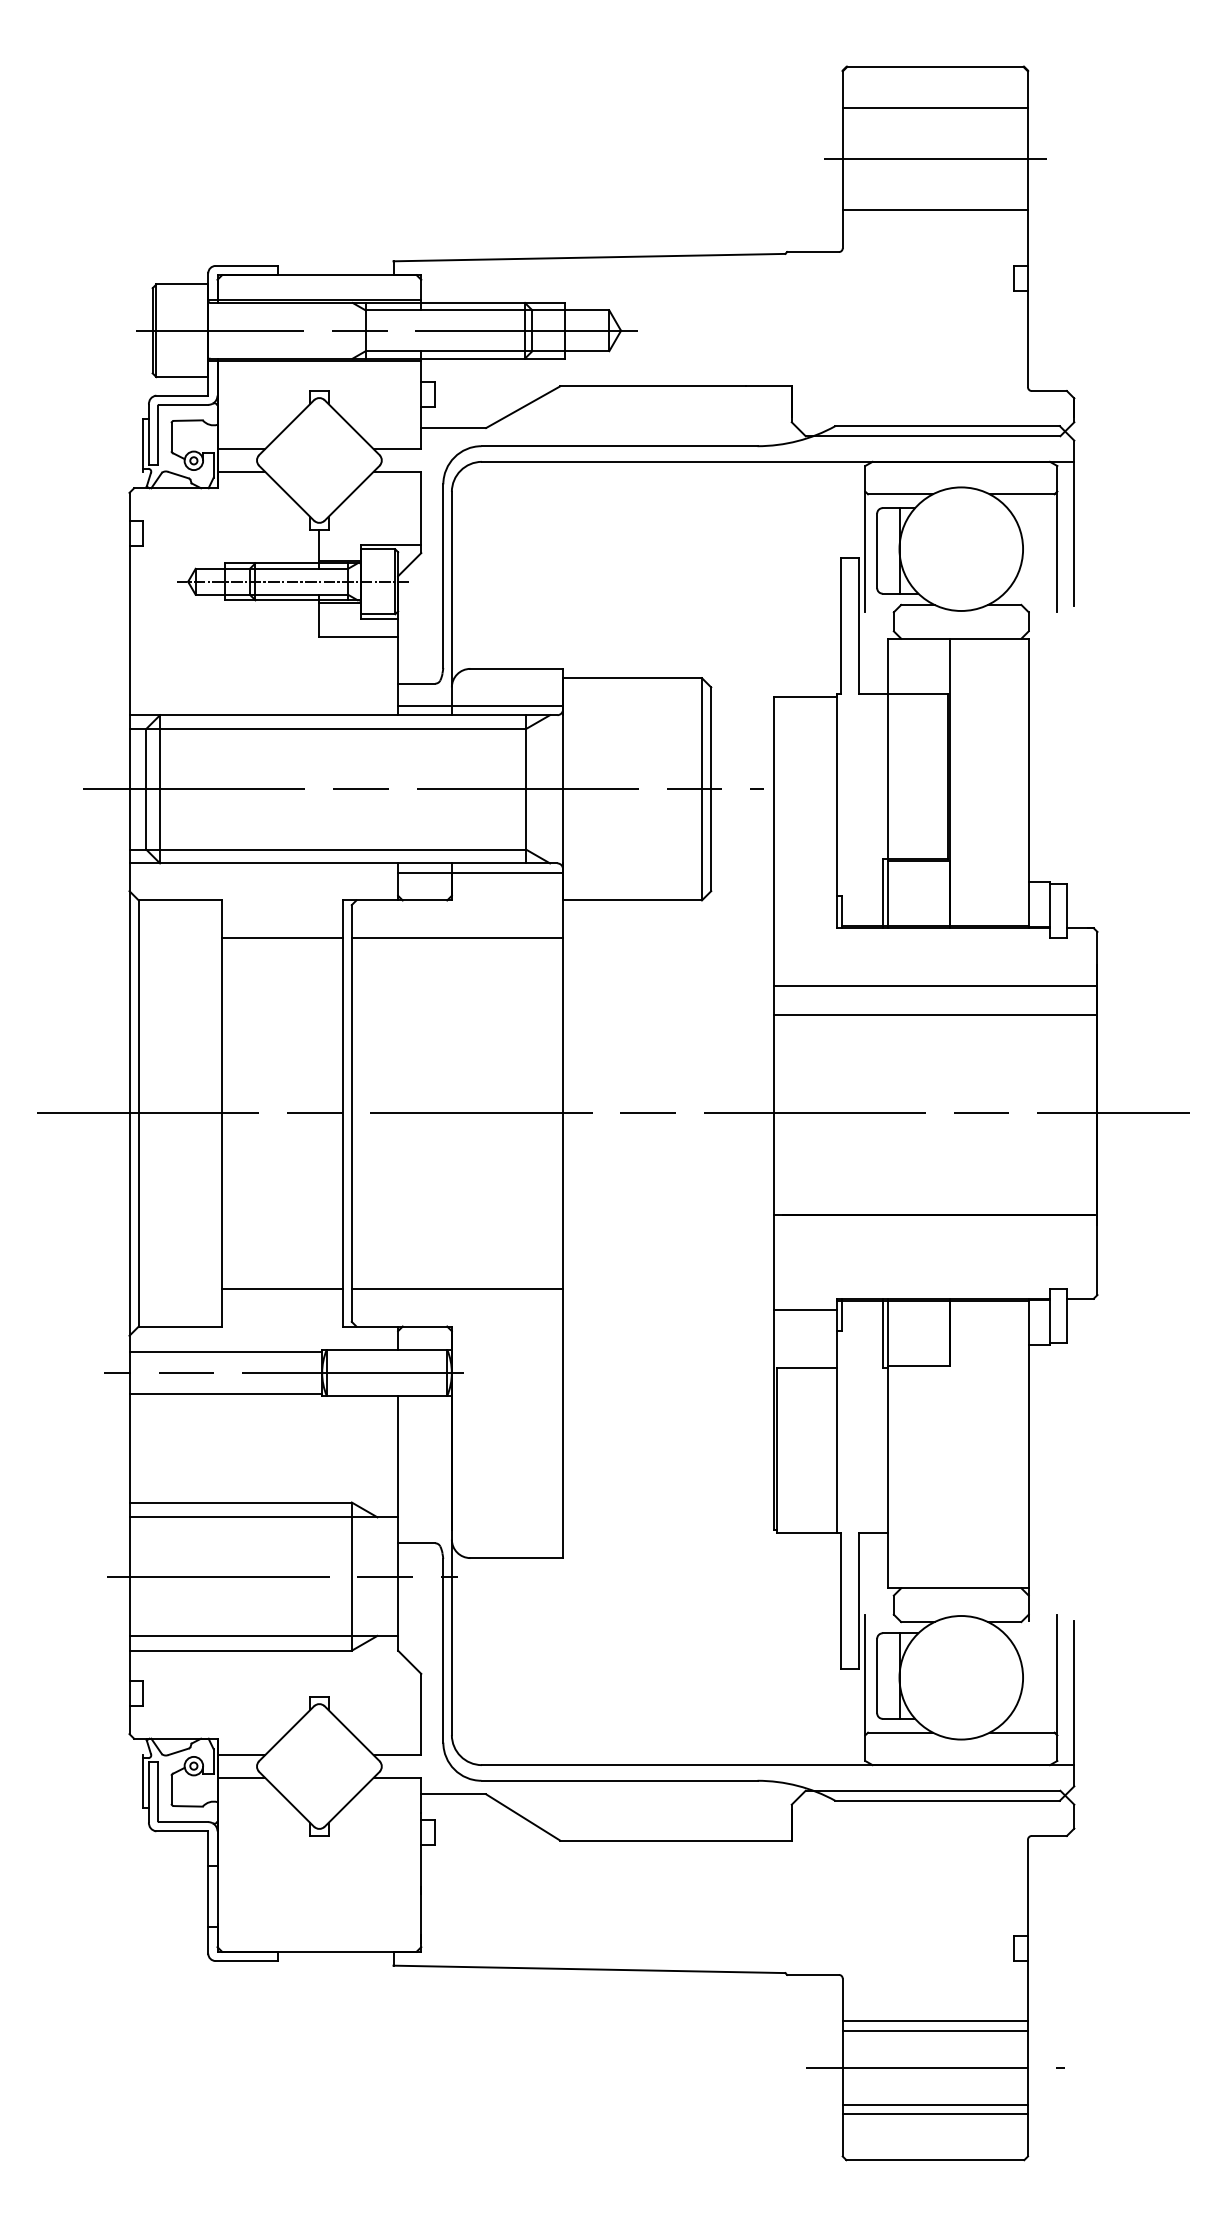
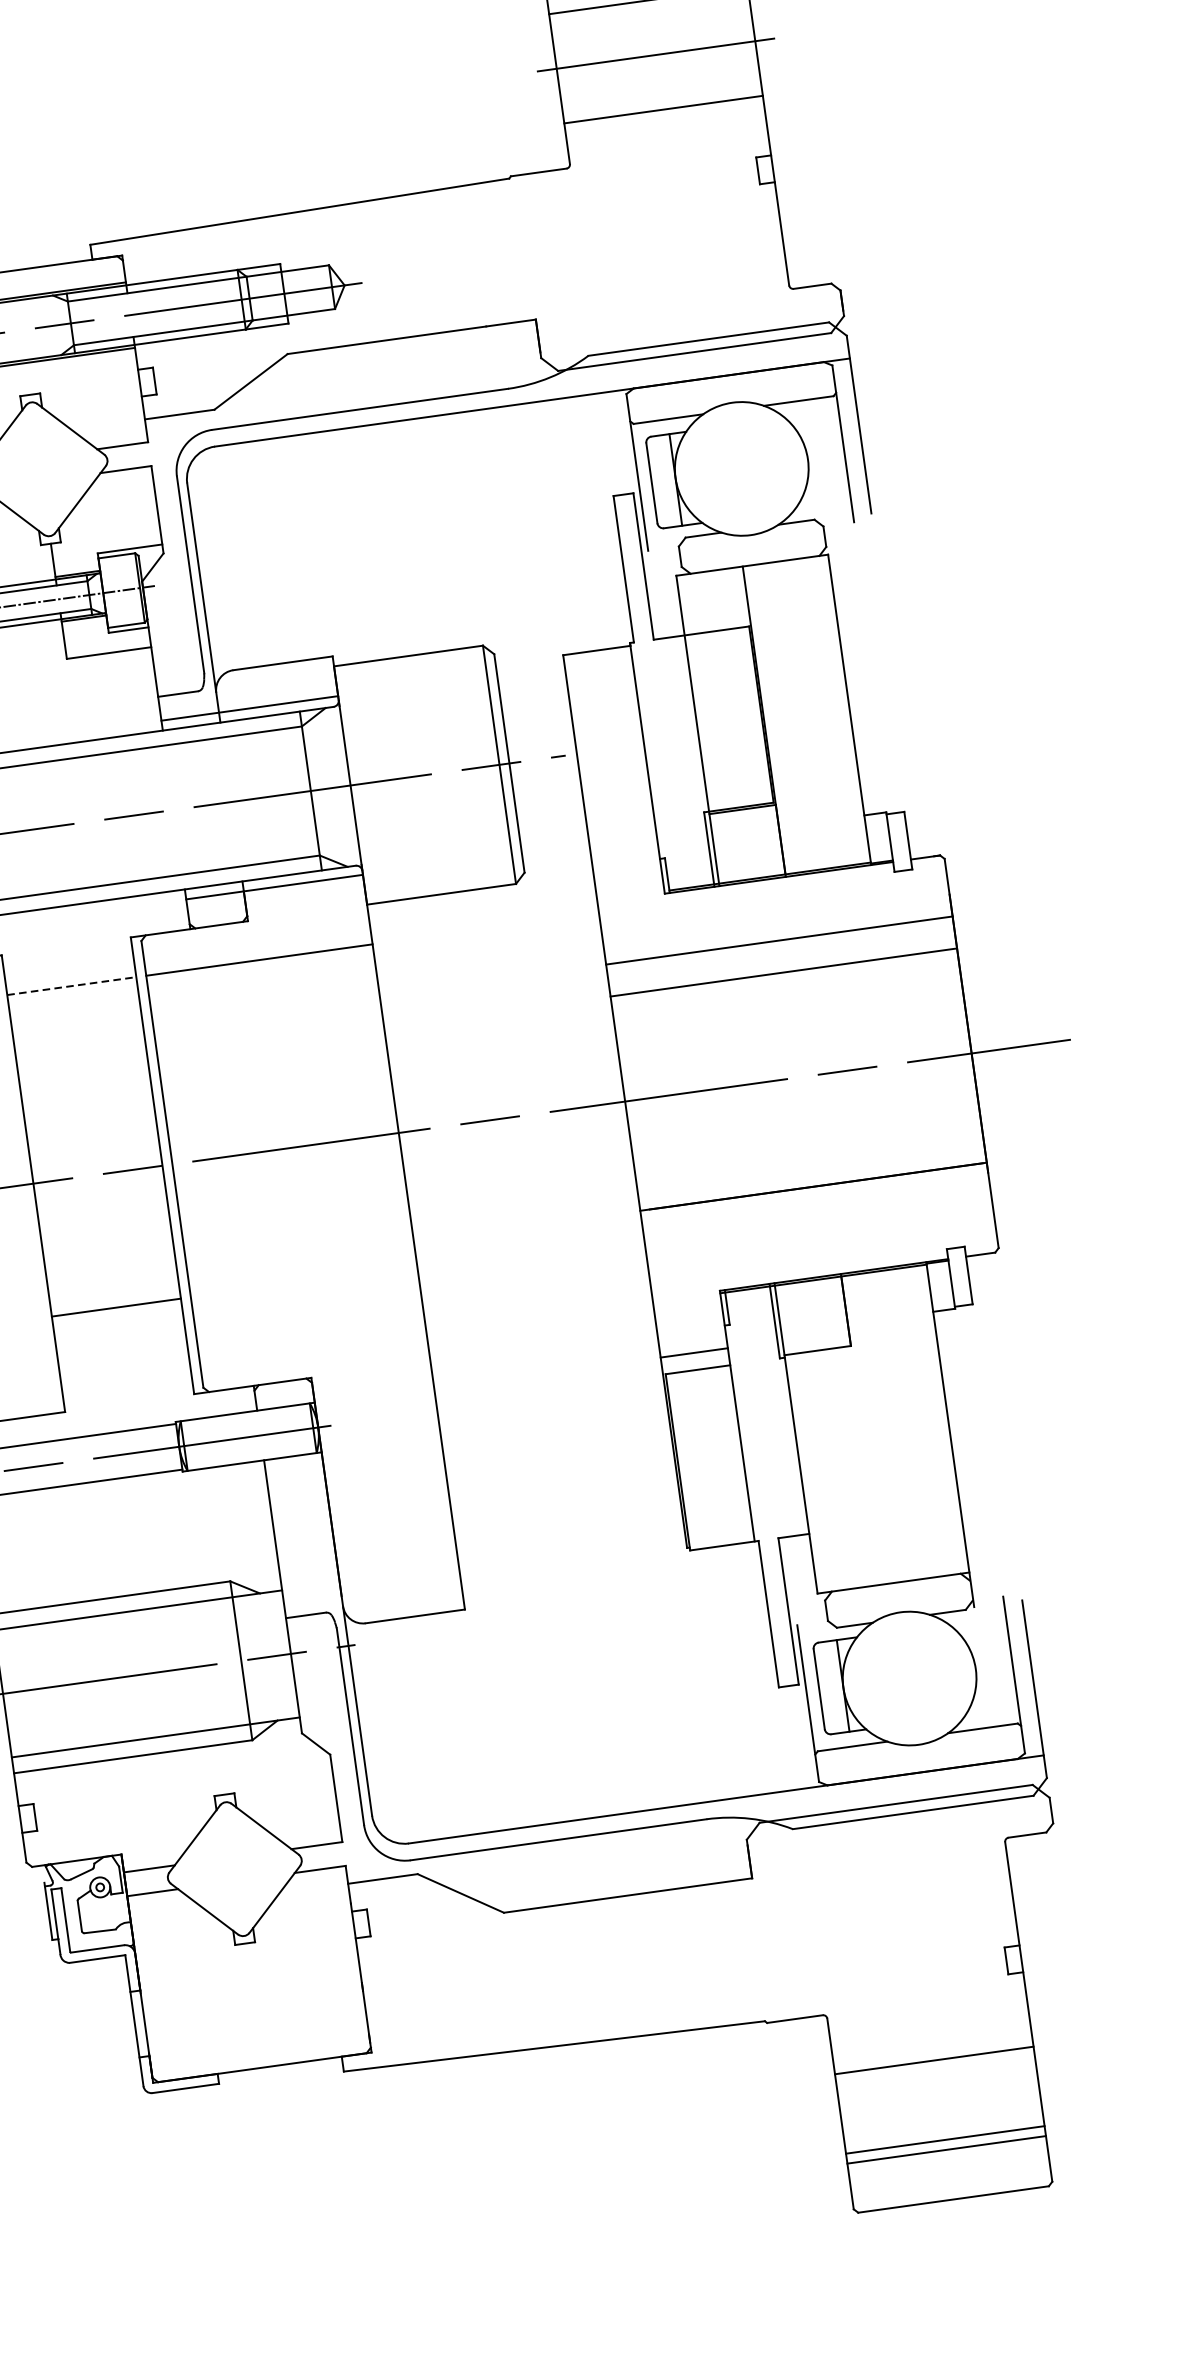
line: (282, 937) -> (71, 986), solid -> dashed
line: (282, 1289) -> (116, 1307), moved
line: (457, 1289) -> (311, 1337), removed
line: (805, 1310) -> (694, 1353), moved
line: (935, 2021) -> (933, 2050), removed
line: (935, 2067) -> (939, 2100), removed

